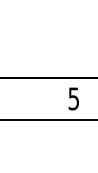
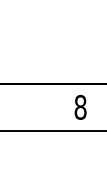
text: (73, 98) -> (80, 107), 5 -> 8

